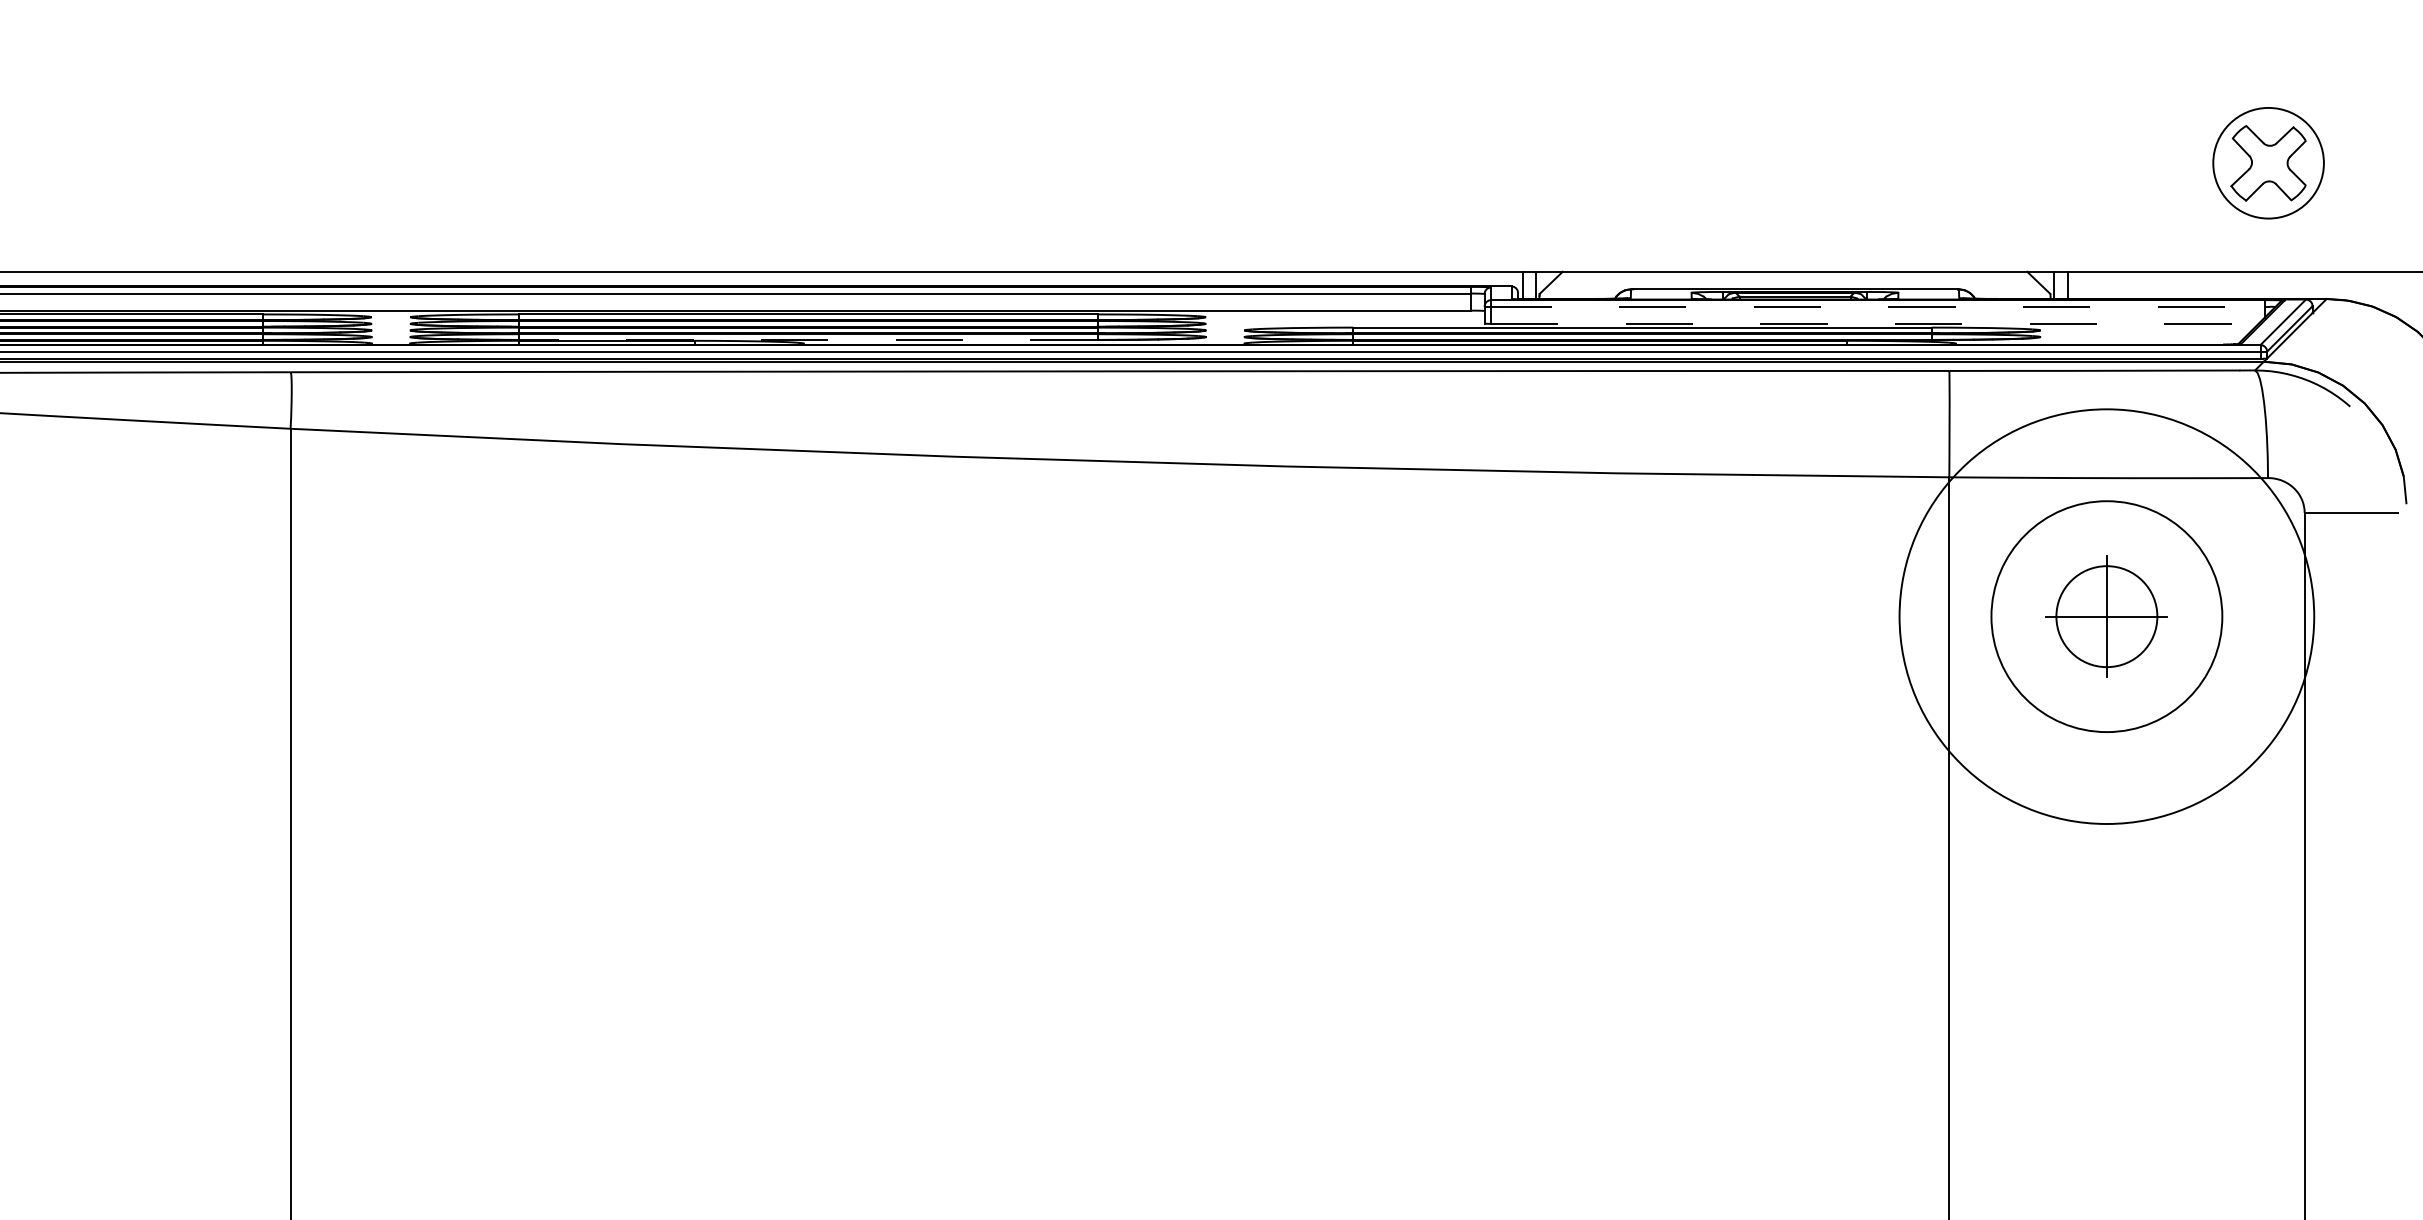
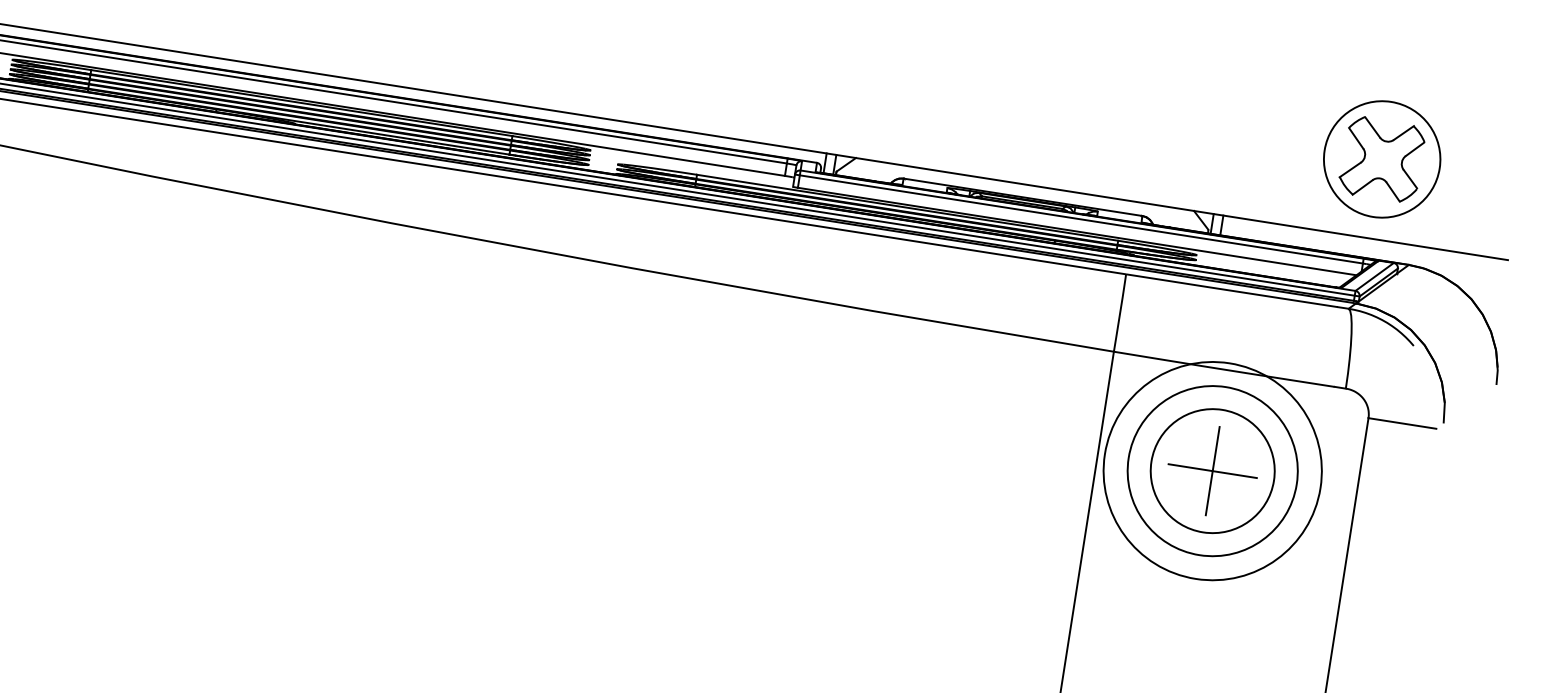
part: (2268, 163) -> (1382, 159), size x1.43
line: (1875, 306) -> (1079, 218), dashed -> solid
line: (1874, 323) -> (1076, 231), dashed -> solid
line: (807, 339) -> (298, 121), dashed -> solid
circle: (2106, 616) -> (1212, 470), size x0.71
circle: (2106, 616) -> (1212, 470), size x1.67

